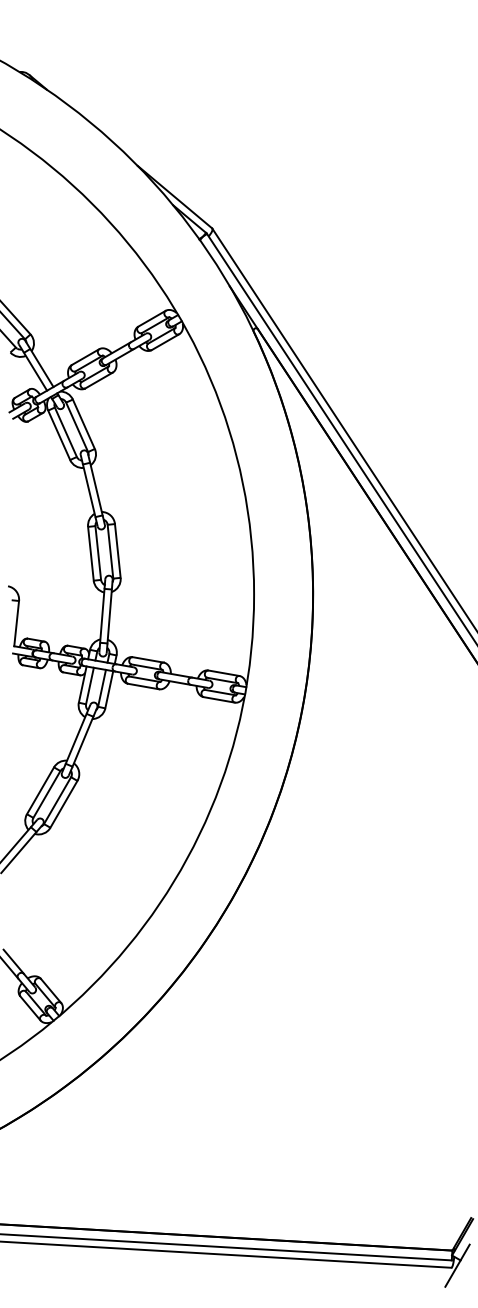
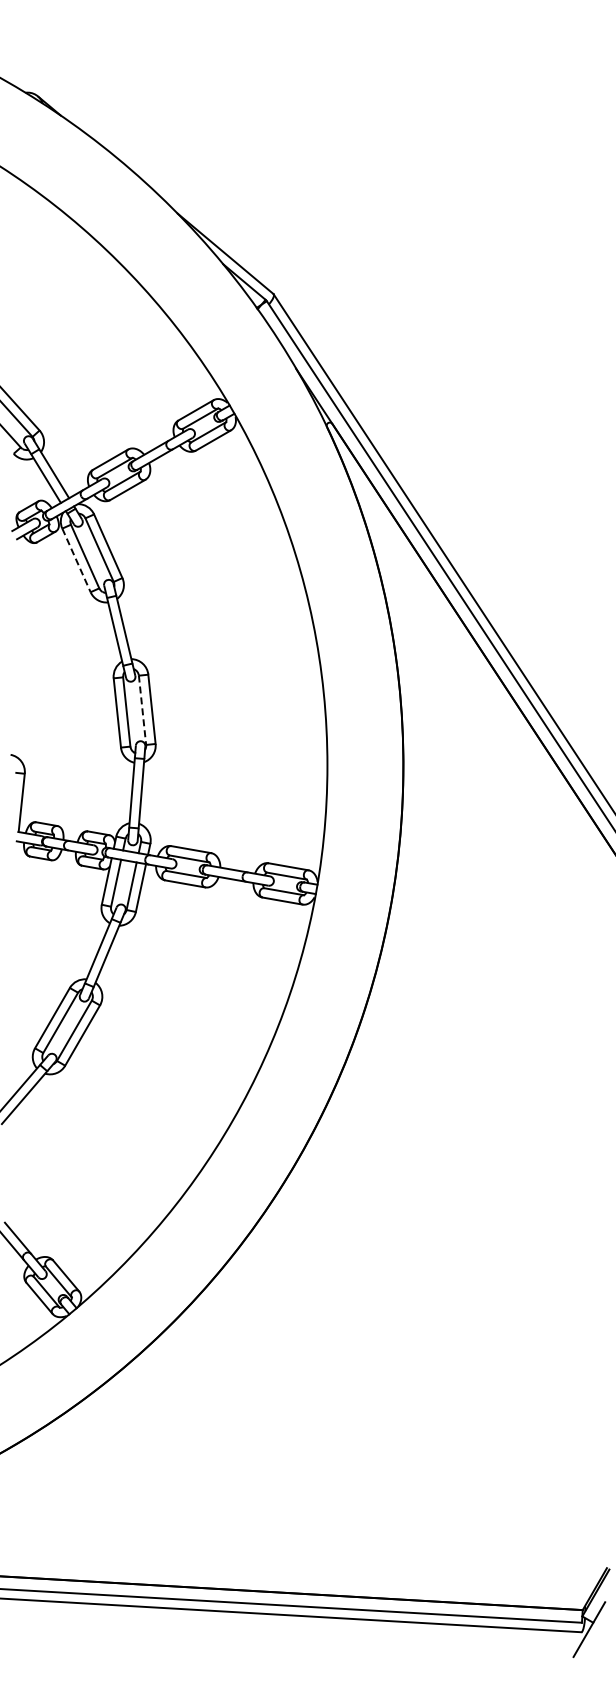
line: (59, 435) -> (76, 560), solid -> dashed
line: (110, 551) -> (142, 710), solid -> dashed

